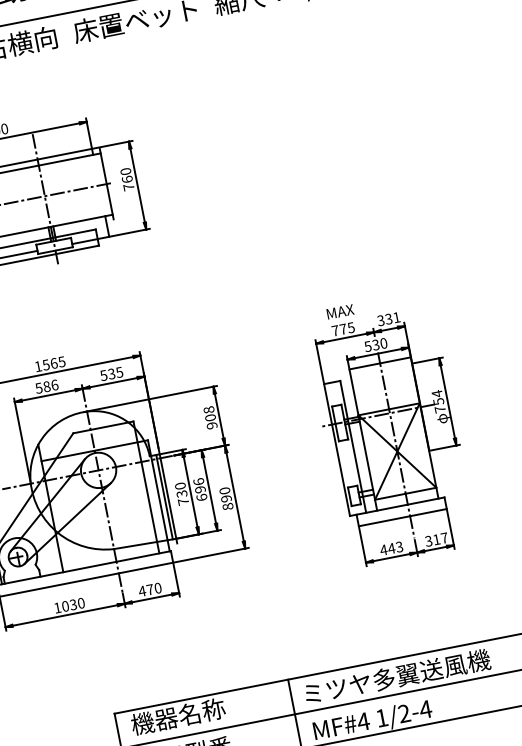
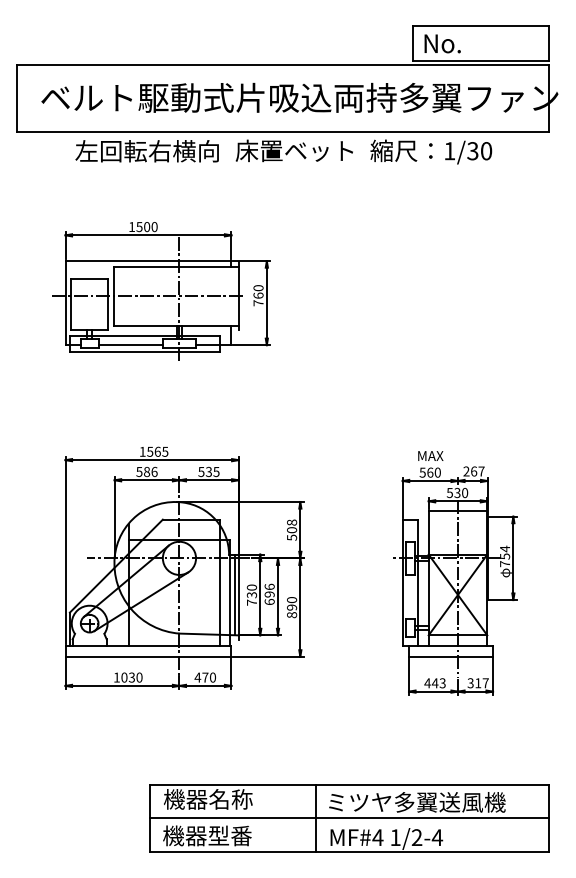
text: (388, 319) -> (473, 471), 331 -> 267
text: (342, 329) -> (429, 472), 775 -> 560
text: (211, 425) -> (291, 537), 908 -> 508

